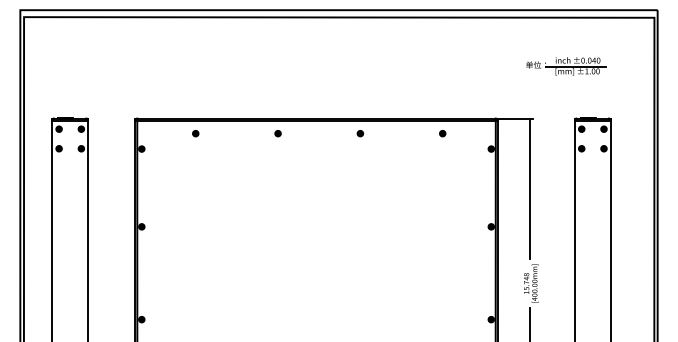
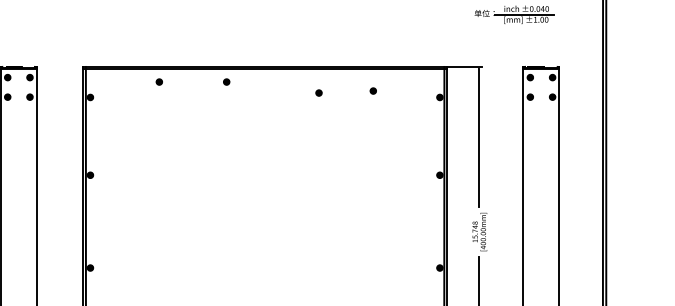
part: (195, 133) -> (159, 81), moved
part: (359, 133) -> (318, 92), moved
part: (442, 133) -> (373, 90), moved

